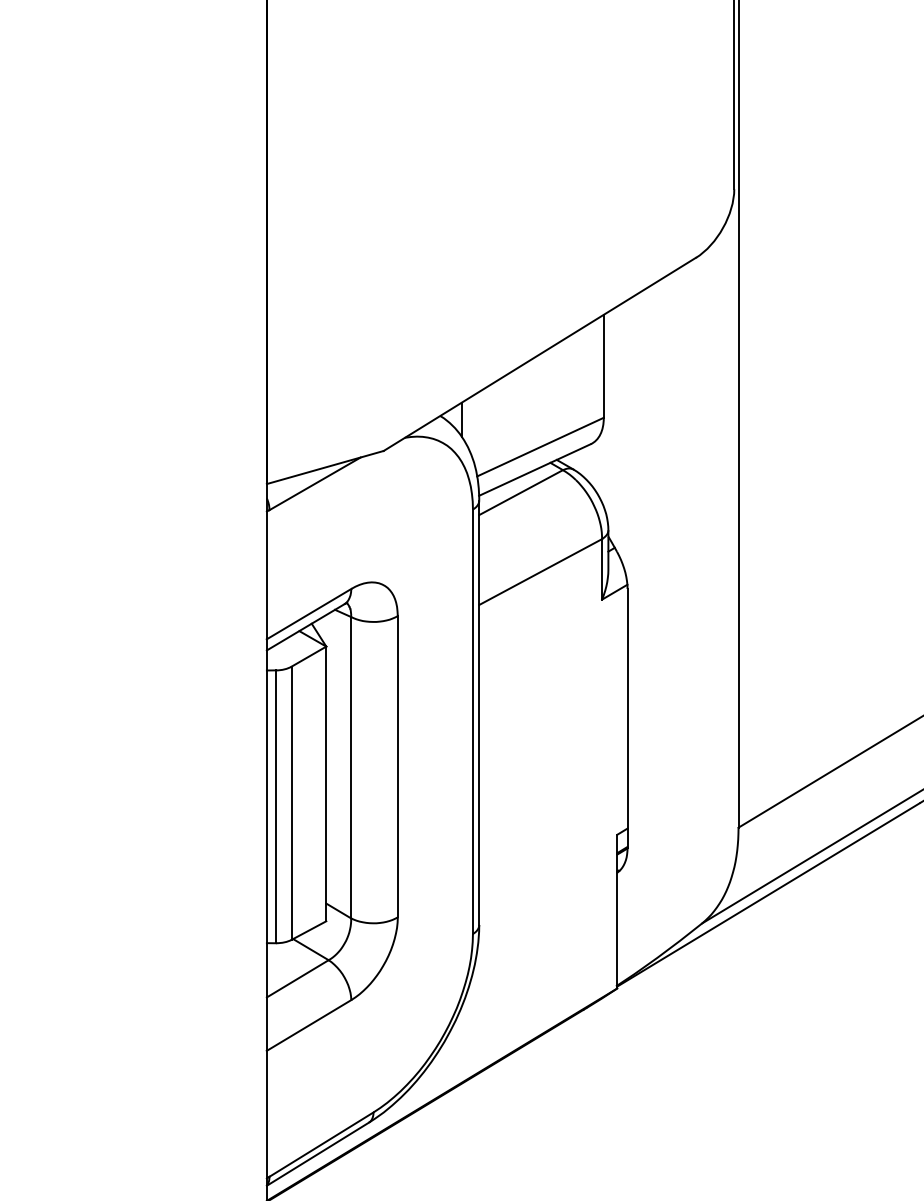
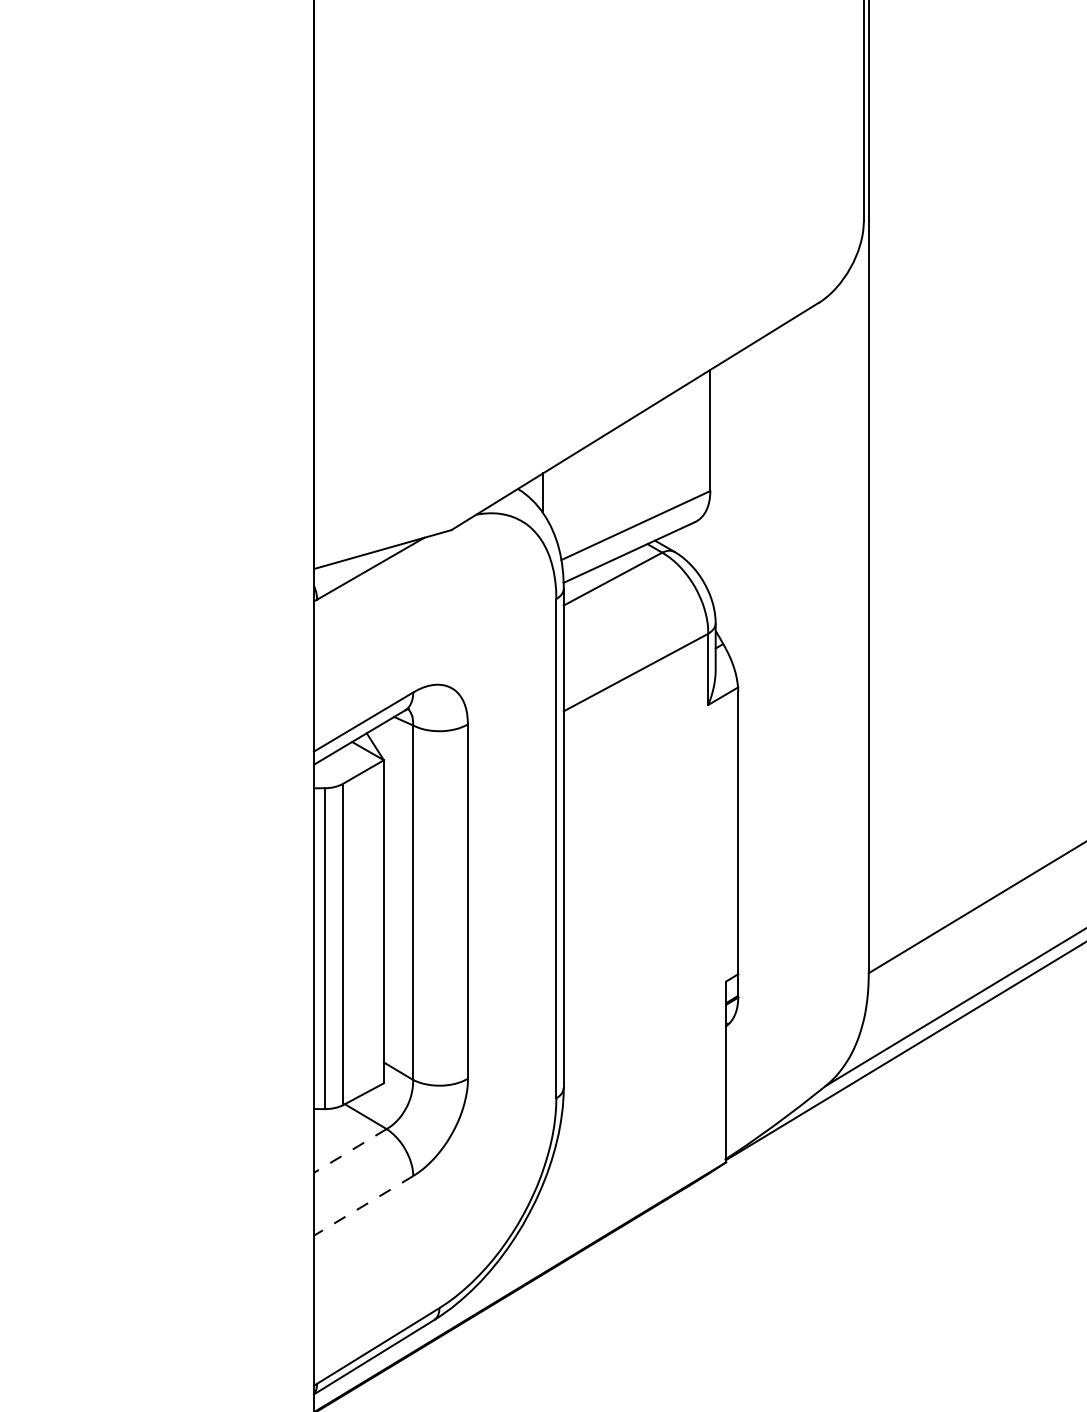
line: (297, 979) -> (349, 1151), solid -> dashed
line: (308, 1025) -> (363, 1205), solid -> dashed

